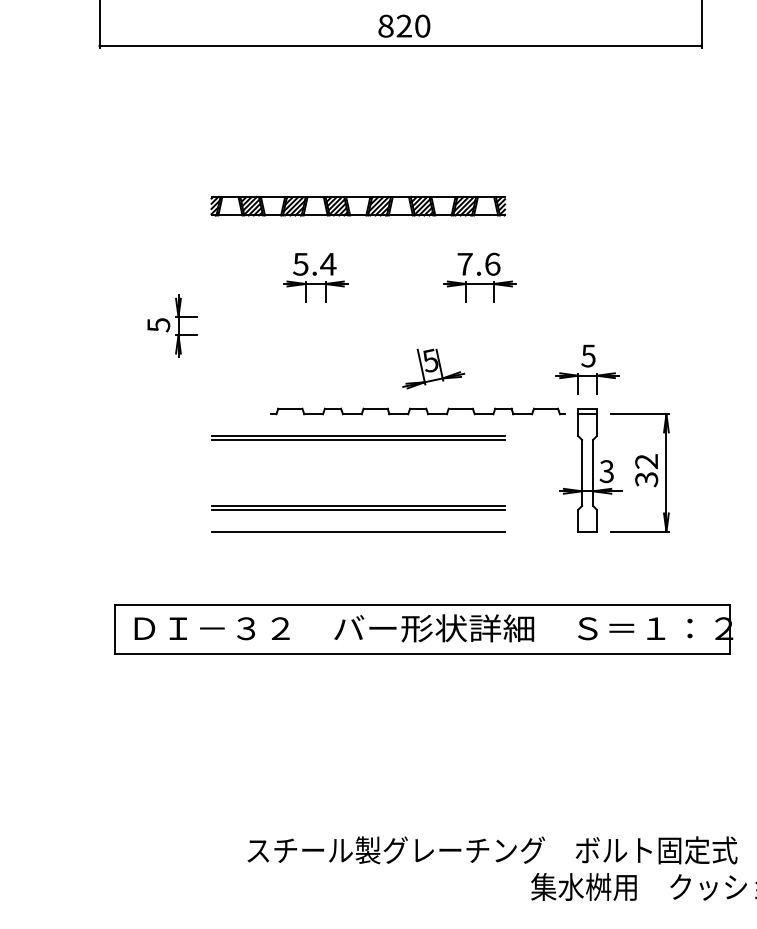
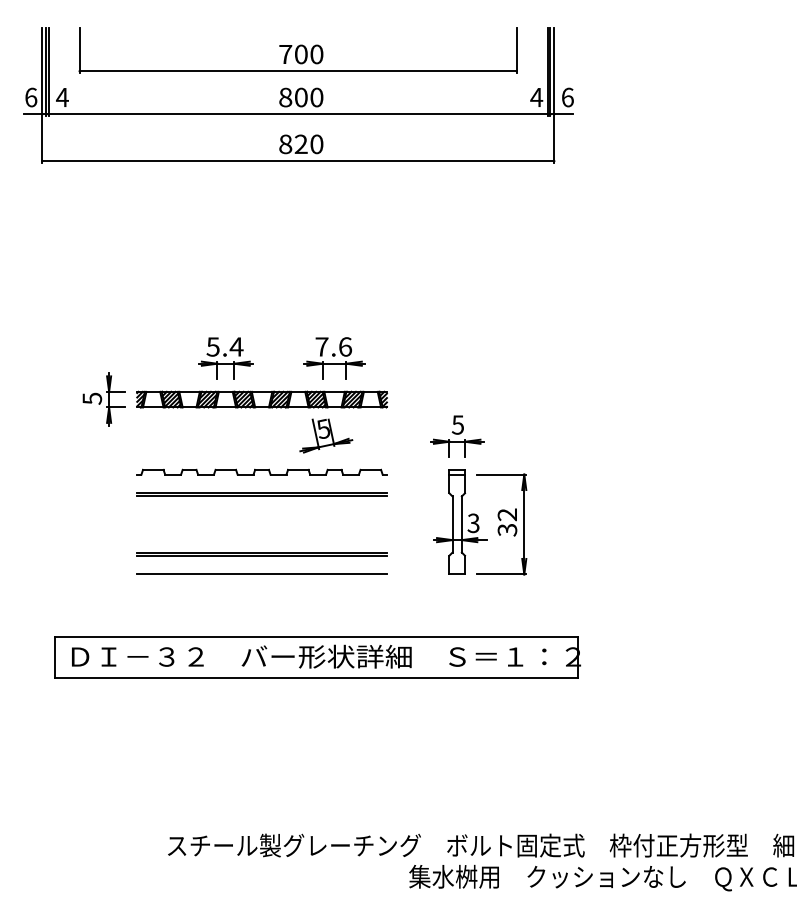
part: (357, 206) -> (261, 399), moved
part: (479, 277) -> (334, 358), moved
part: (417, 410) -> (261, 471), moved

